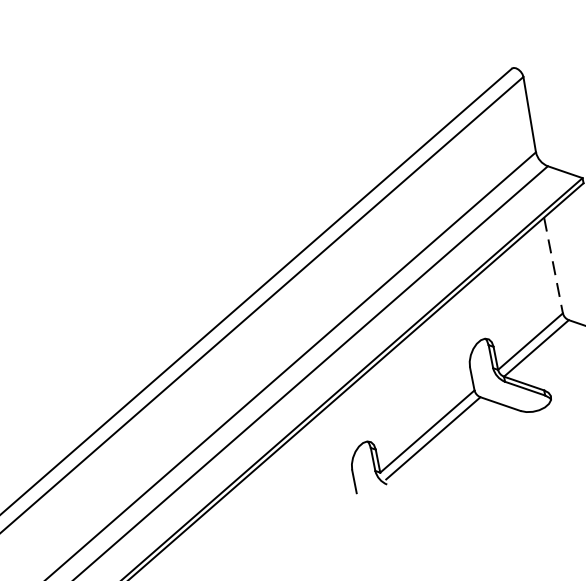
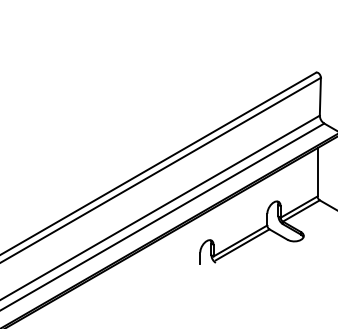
line: (553, 265) -> (317, 172), dashed -> solid

